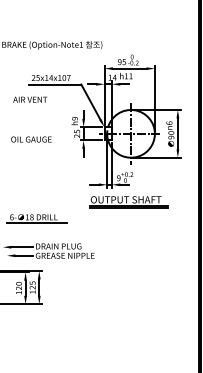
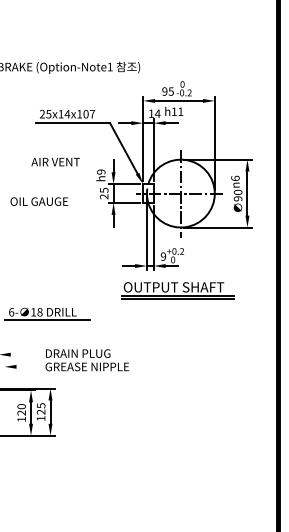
text: (30, 99) -> (55, 161), moved
line: (21, 247) -> (25, 354), removed
line: (23, 255) -> (28, 366), removed

